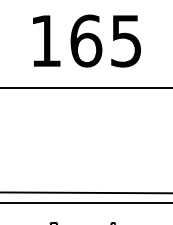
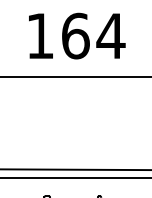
text: (125, 41) -> (110, 36), 165 -> 164

